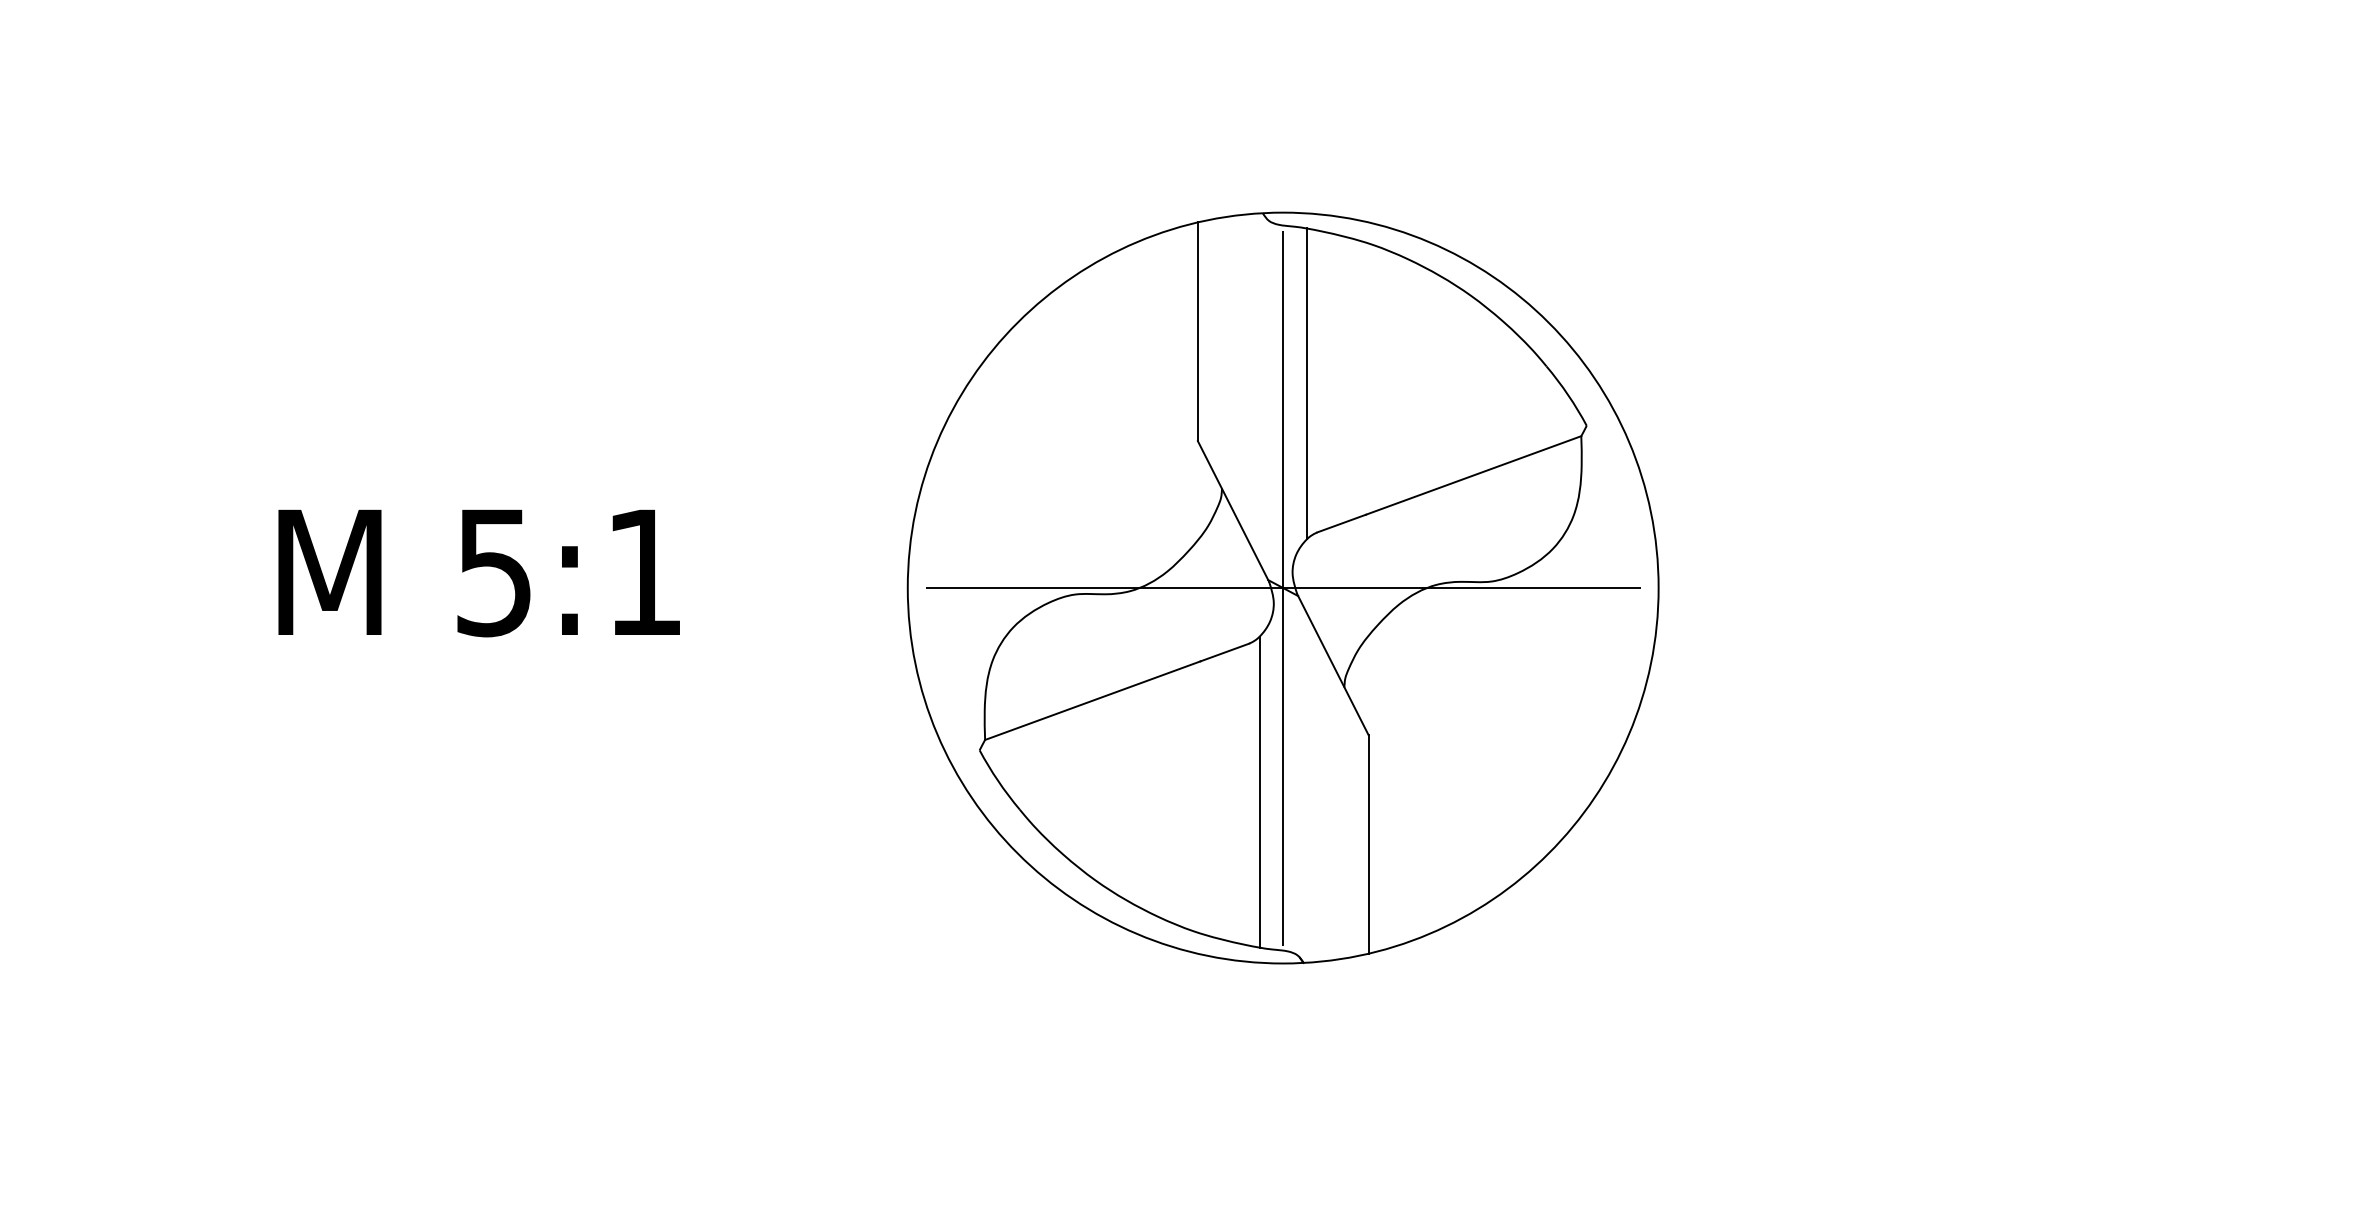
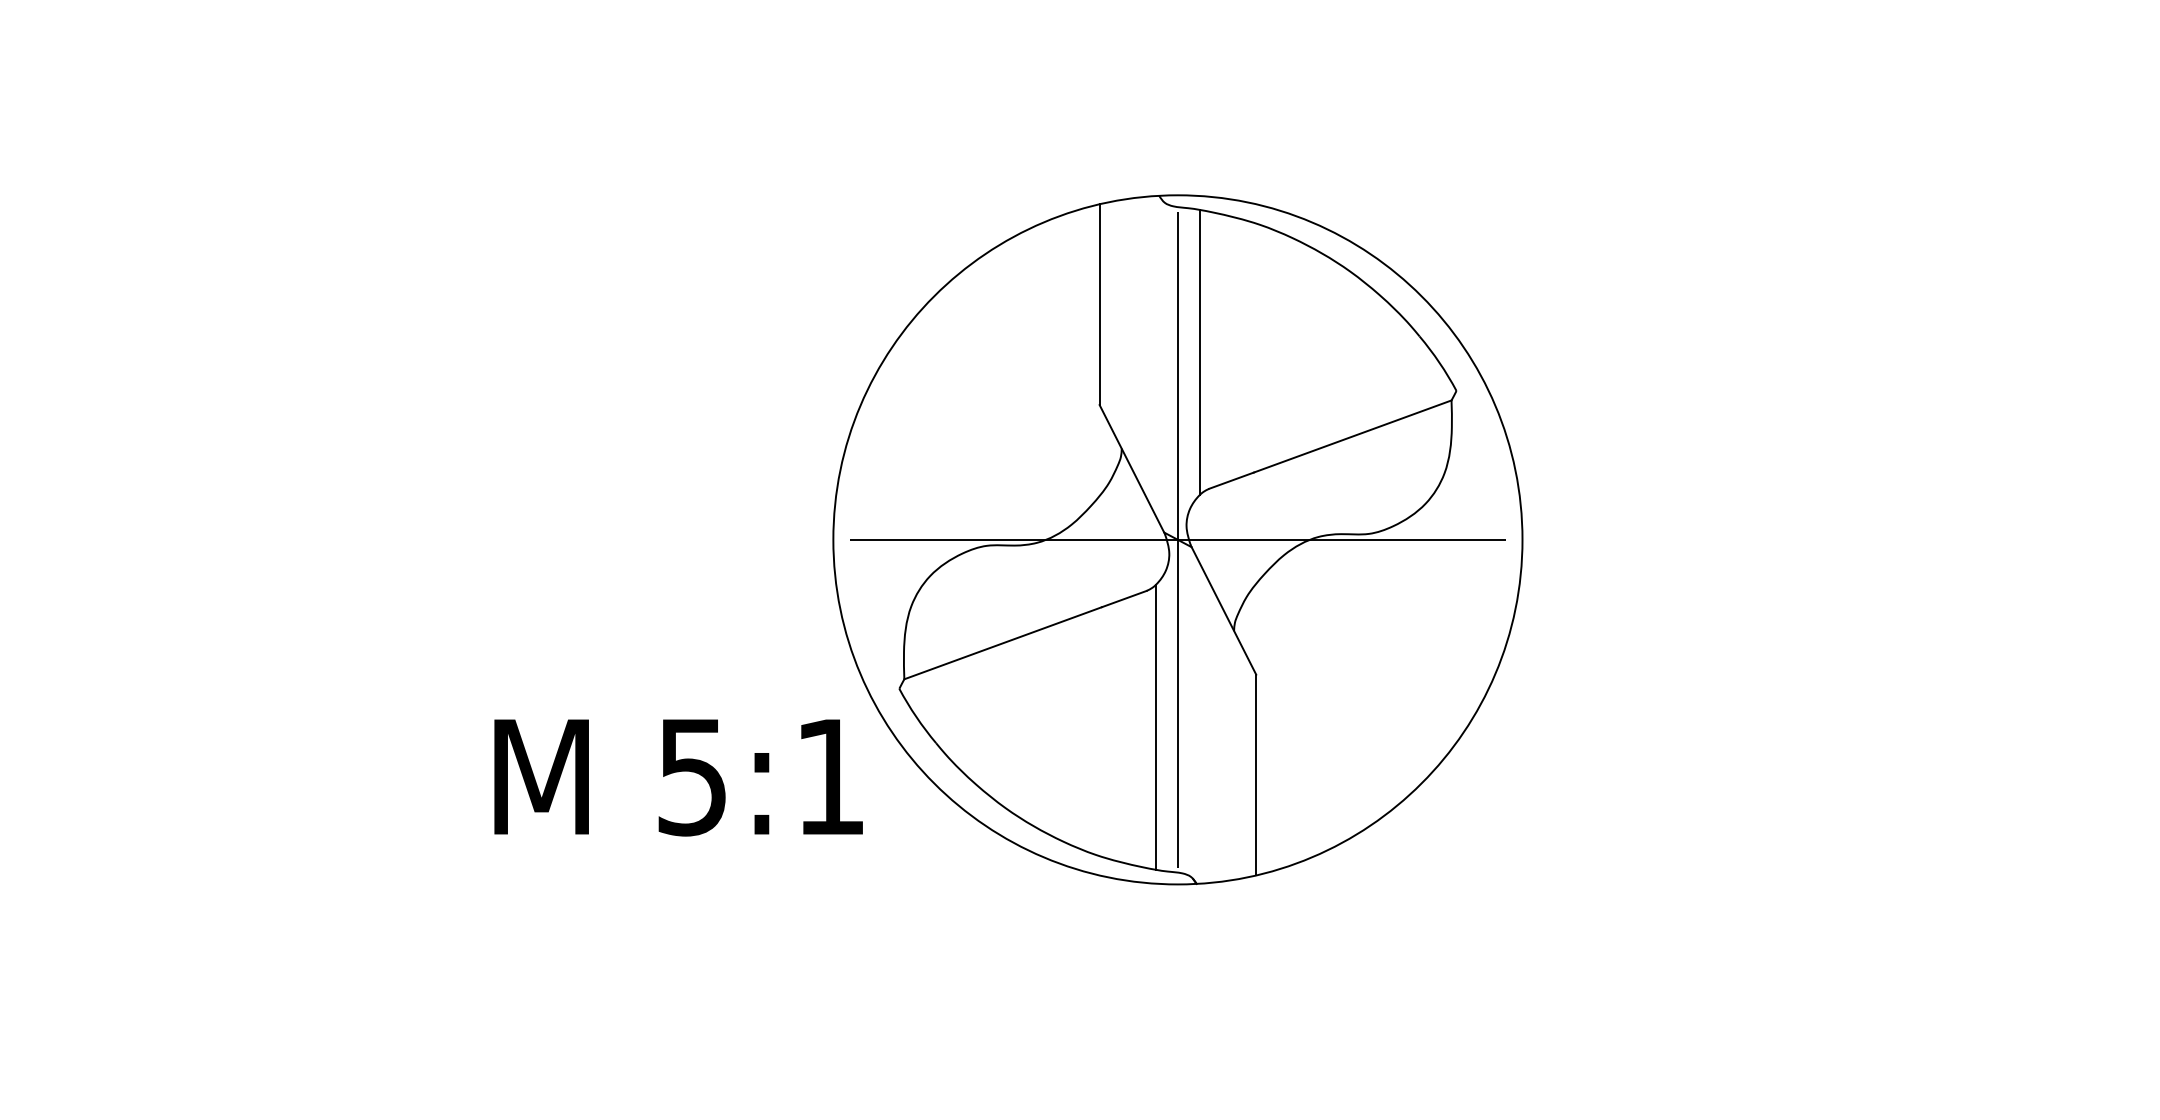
text: (478, 573) -> (678, 777), moved

